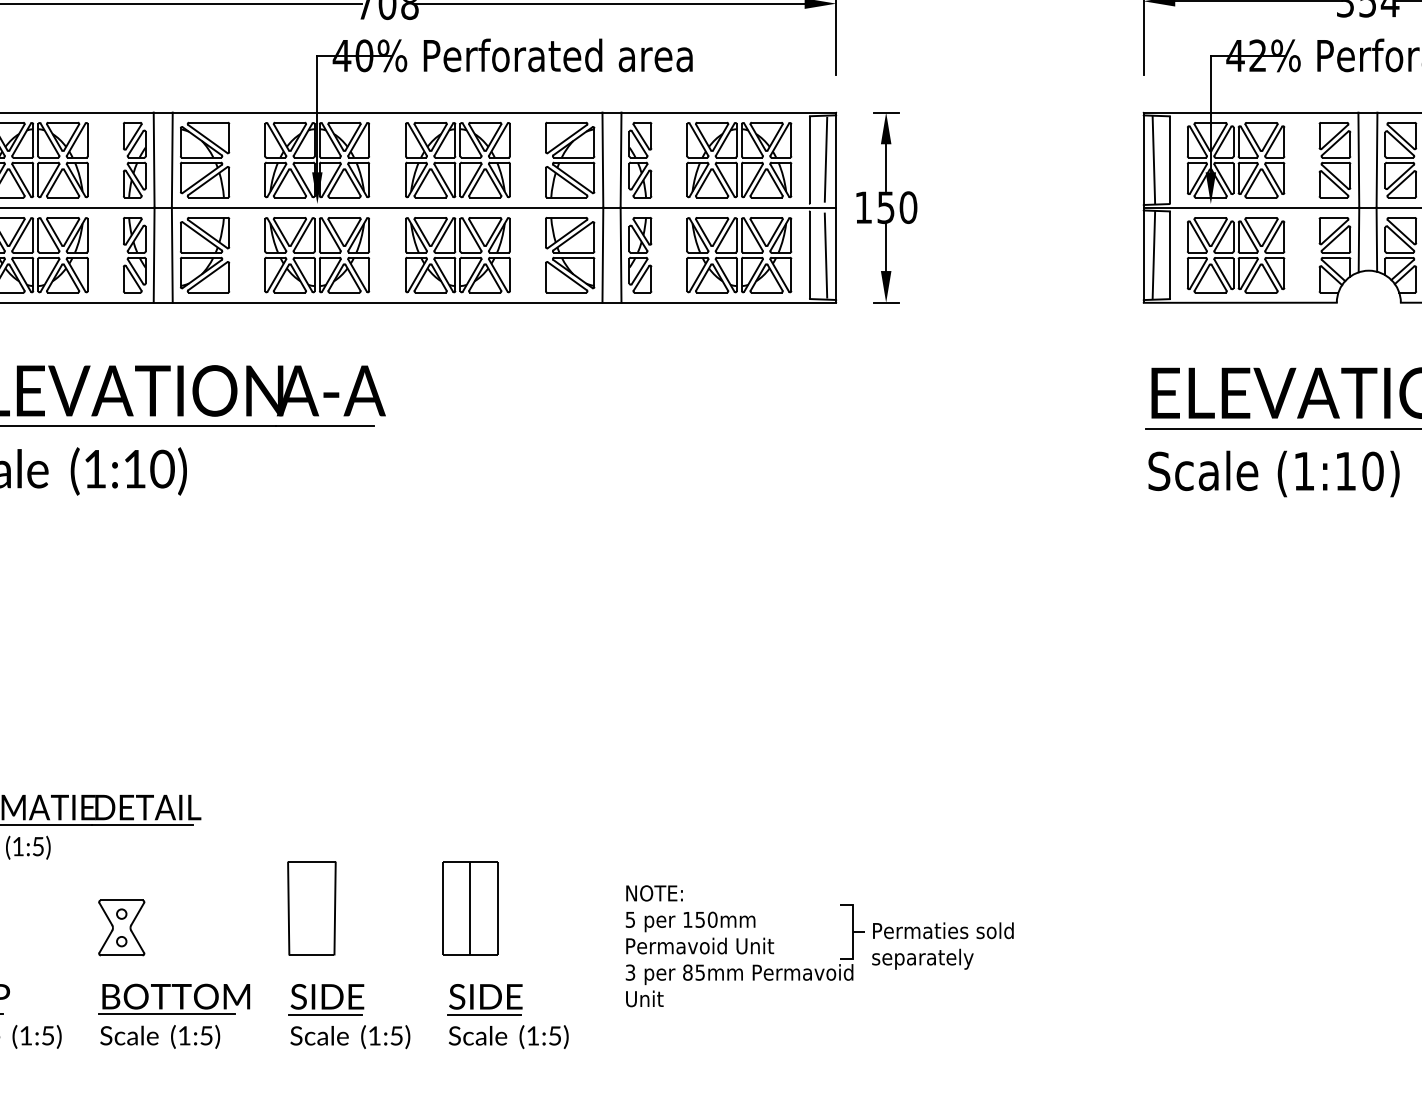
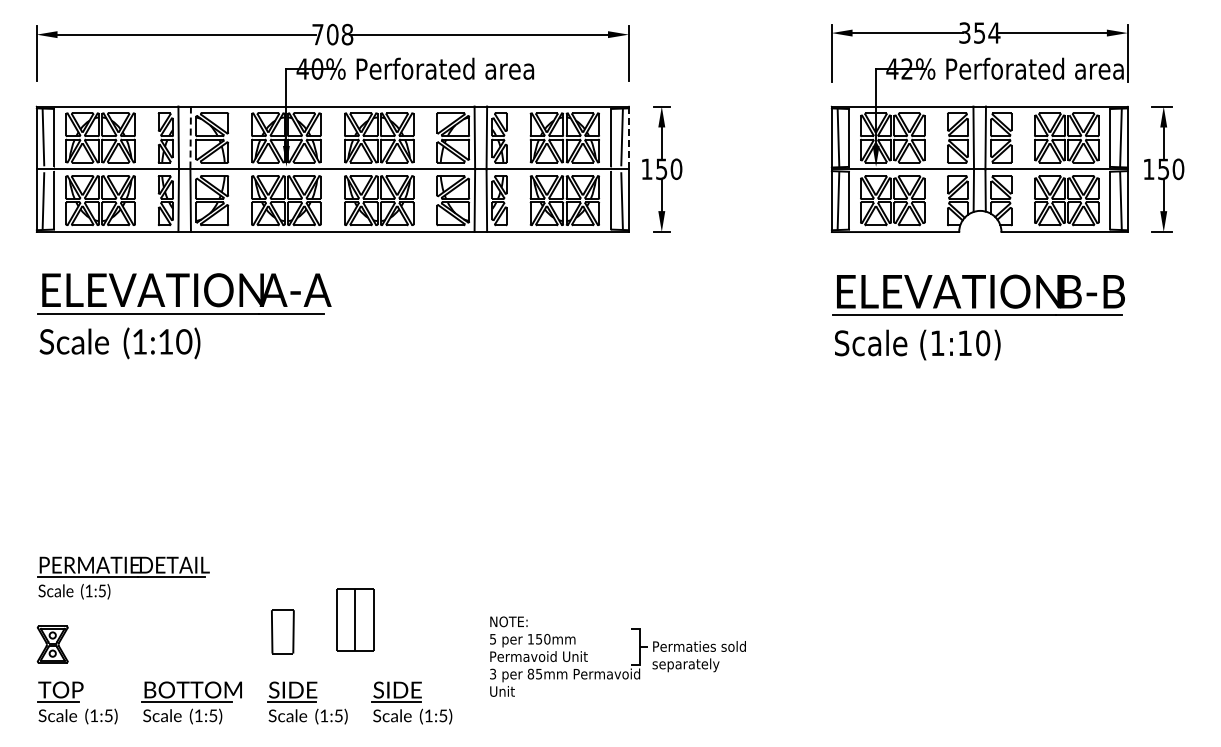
line: (835, 159) -> (628, 137), solid -> dashed
line: (172, 161) -> (190, 138), solid -> dashed
part: (311, 908) -> (282, 631), size x0.7
part: (470, 908) -> (355, 619), moved
part: (122, 927) -> (157, 644), removed

